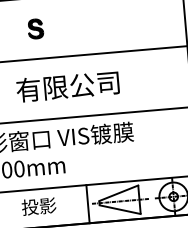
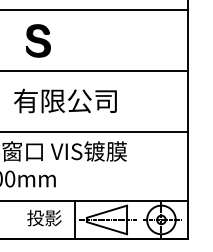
part: (35, 28) -> (38, 40), size x1.67
text: (39, 206) -> (44, 218), moved

